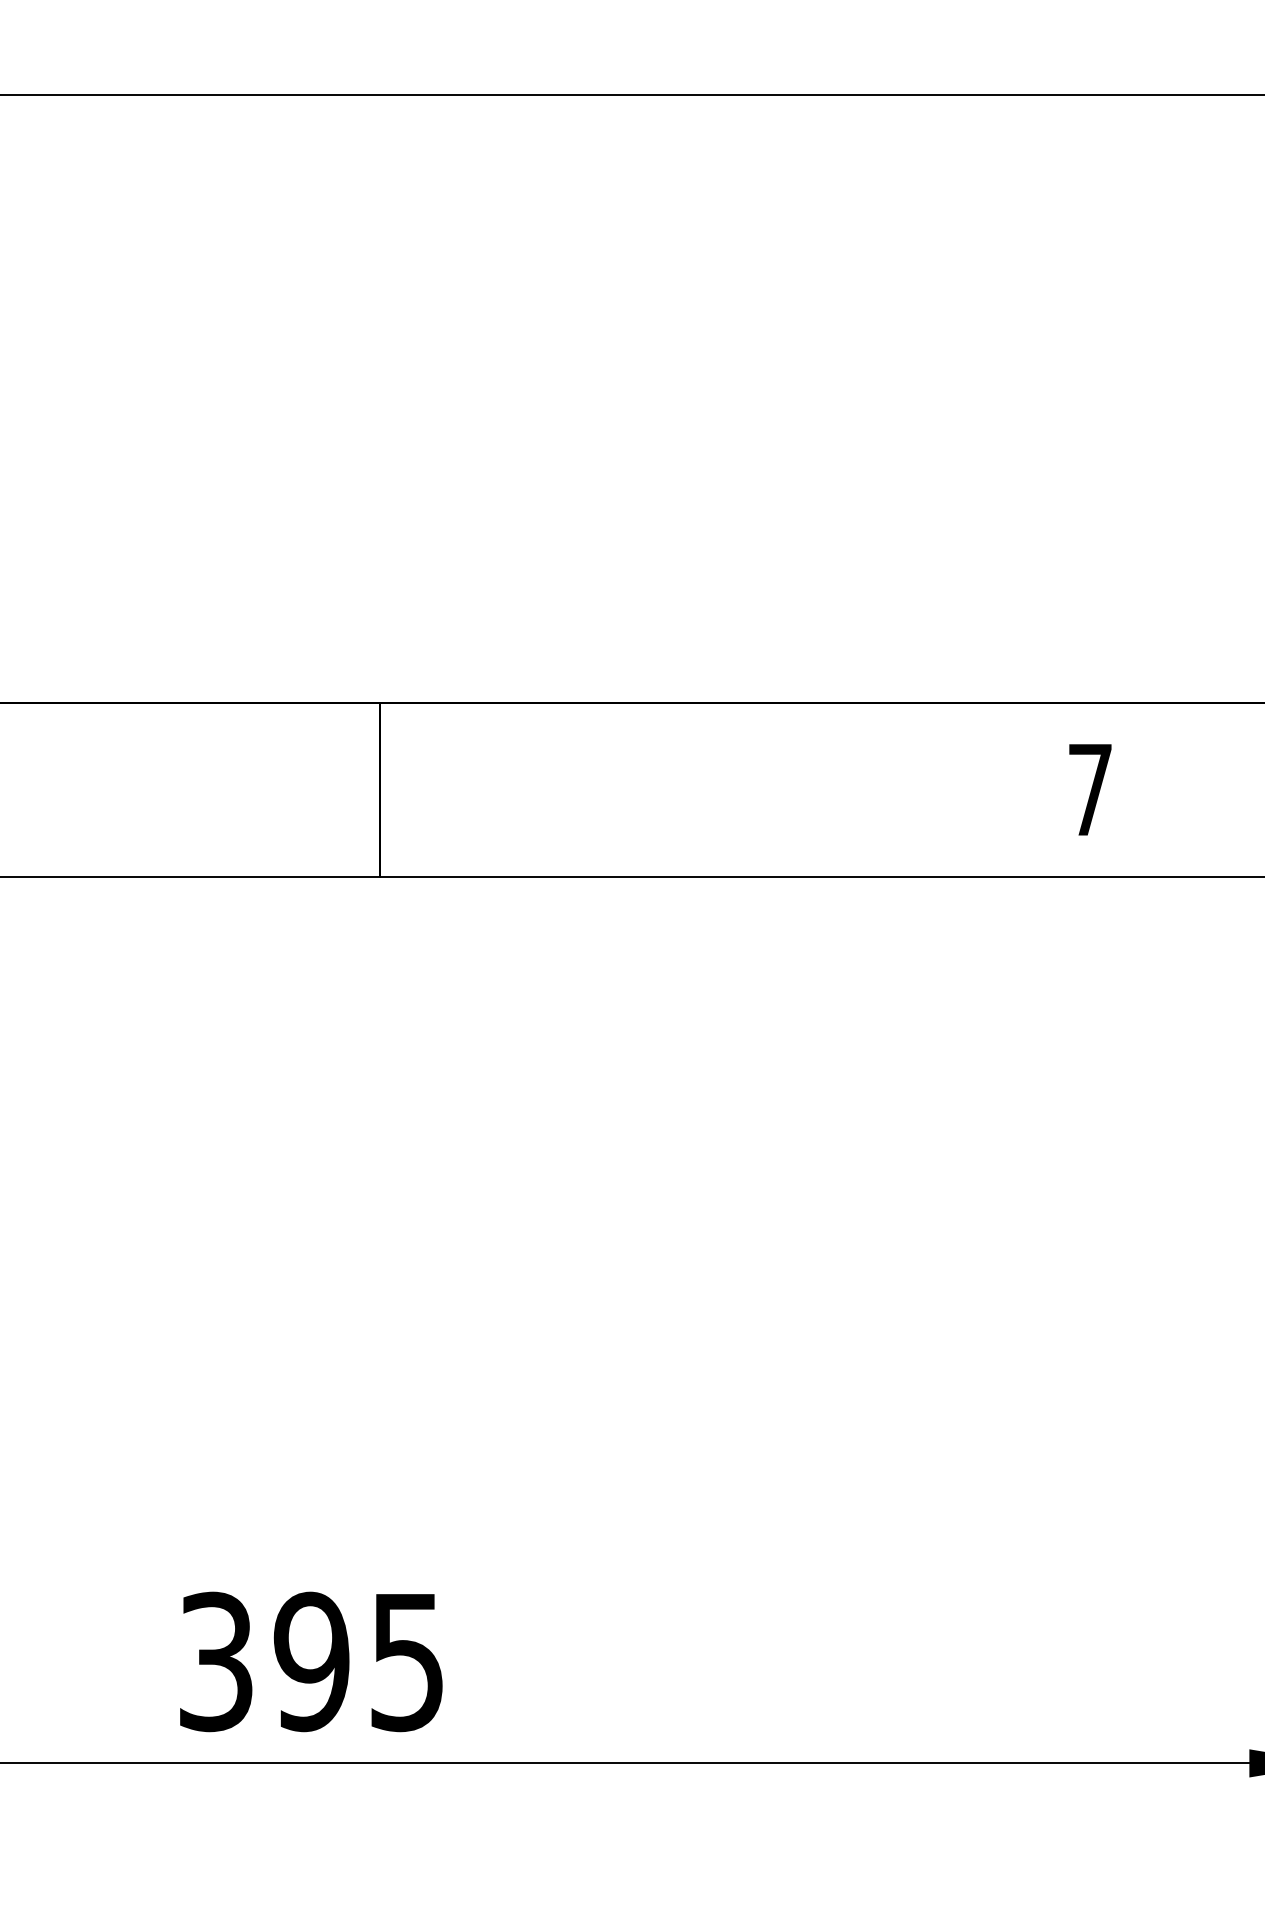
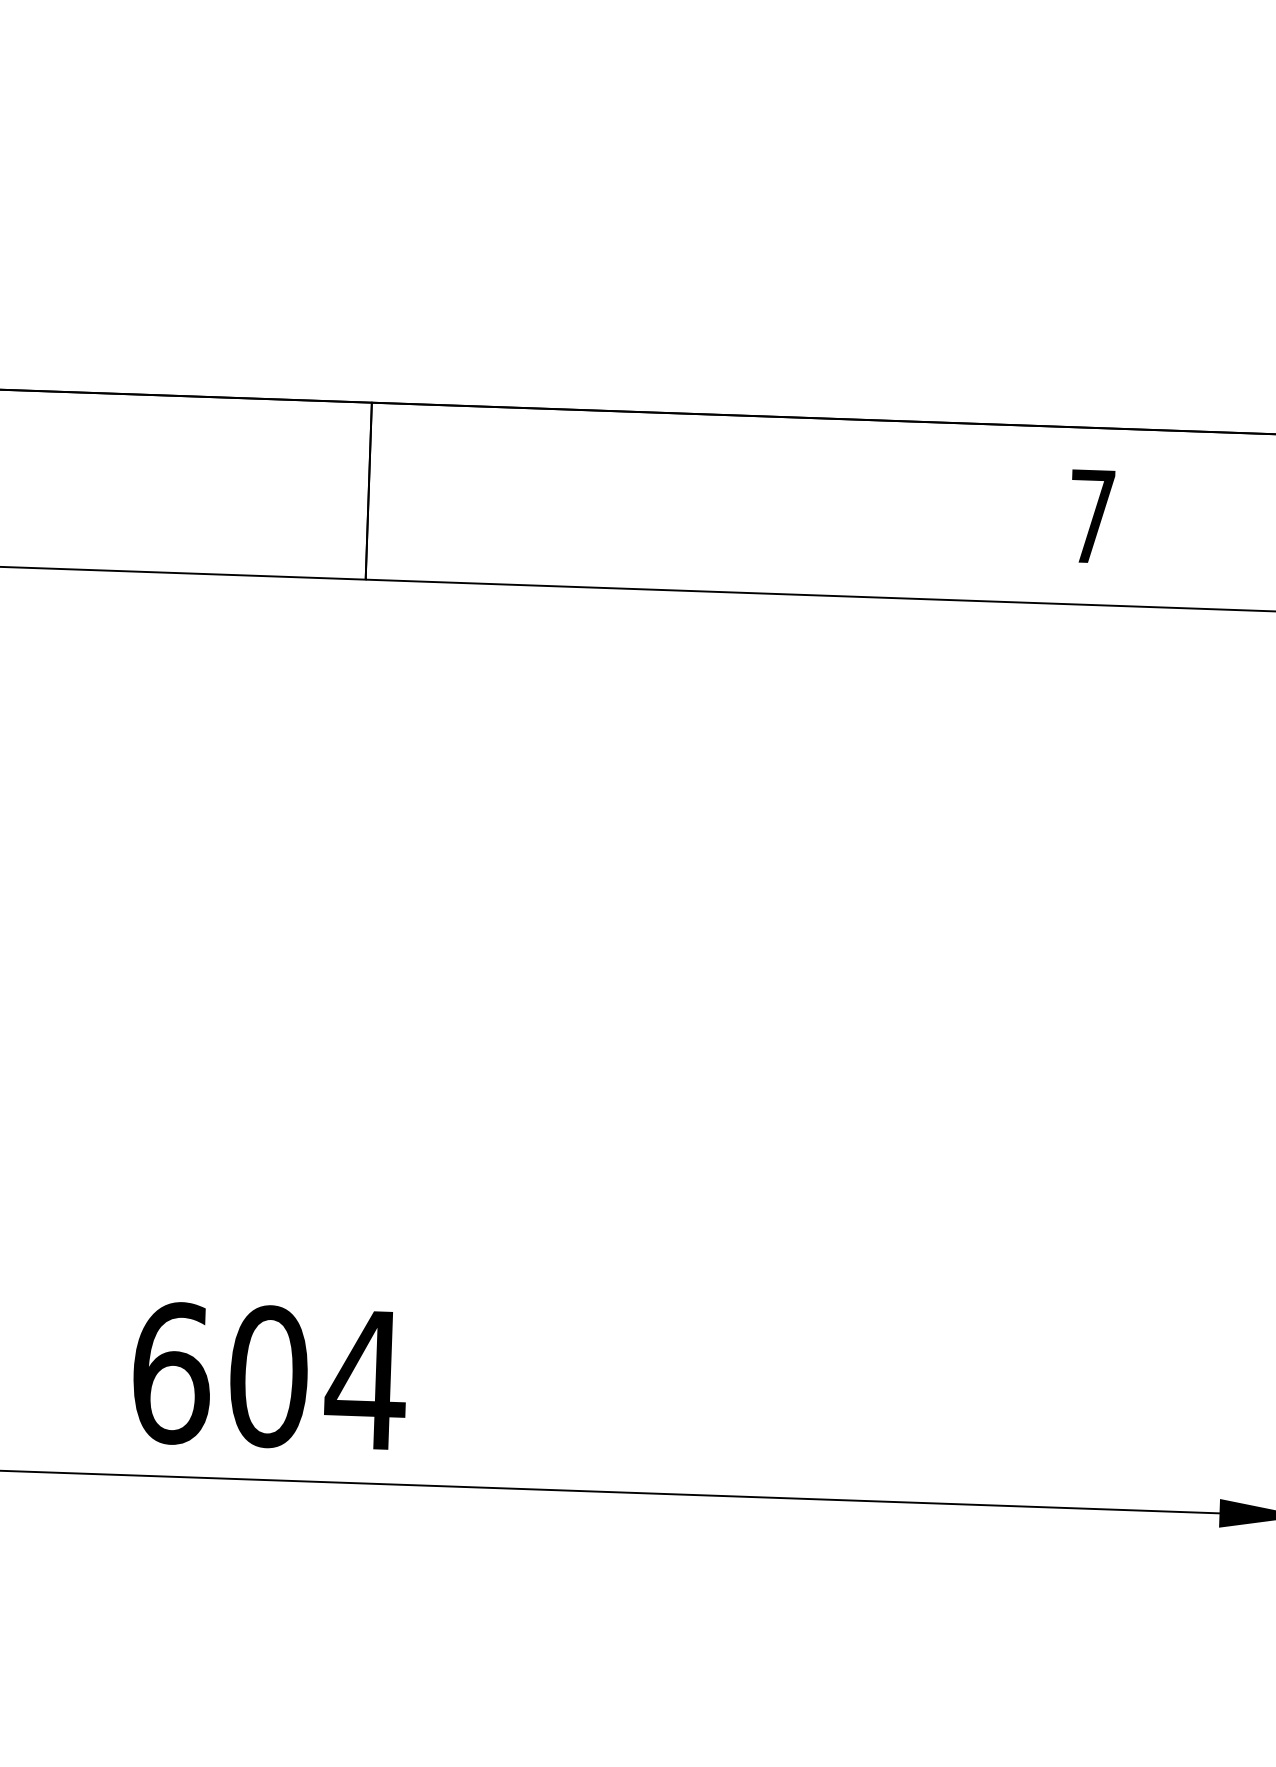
text: (313, 1661) -> (270, 1376), 395 -> 604

